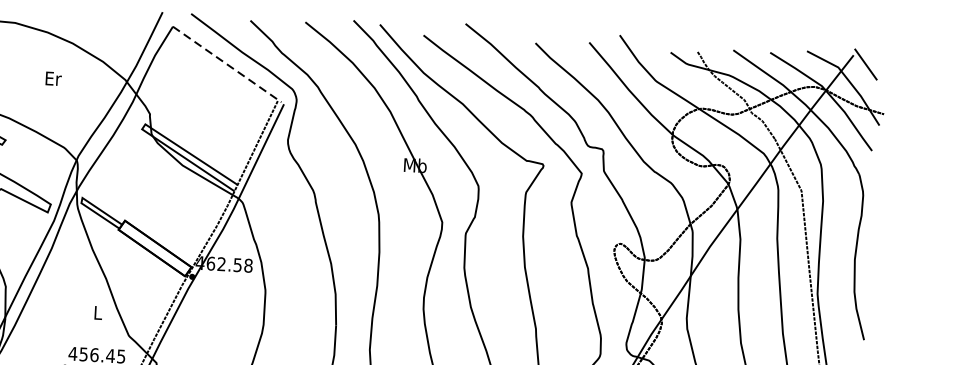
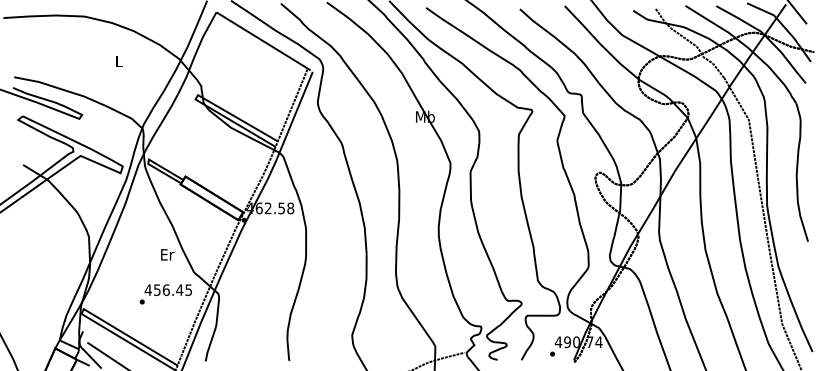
line: (227, 64) -> (263, 41), dashed -> solid
text: (52, 78) -> (118, 61), Er -> L
text: (98, 312) -> (167, 254), L -> Er

